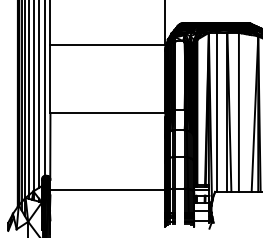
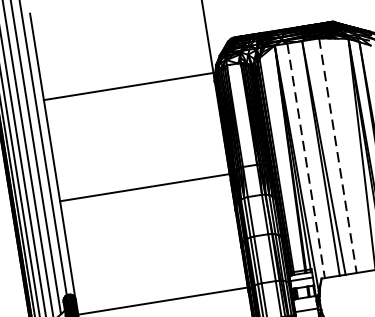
line: (217, 112) -> (306, 160), solid -> dashed
line: (238, 112) -> (337, 155), solid -> dashed

